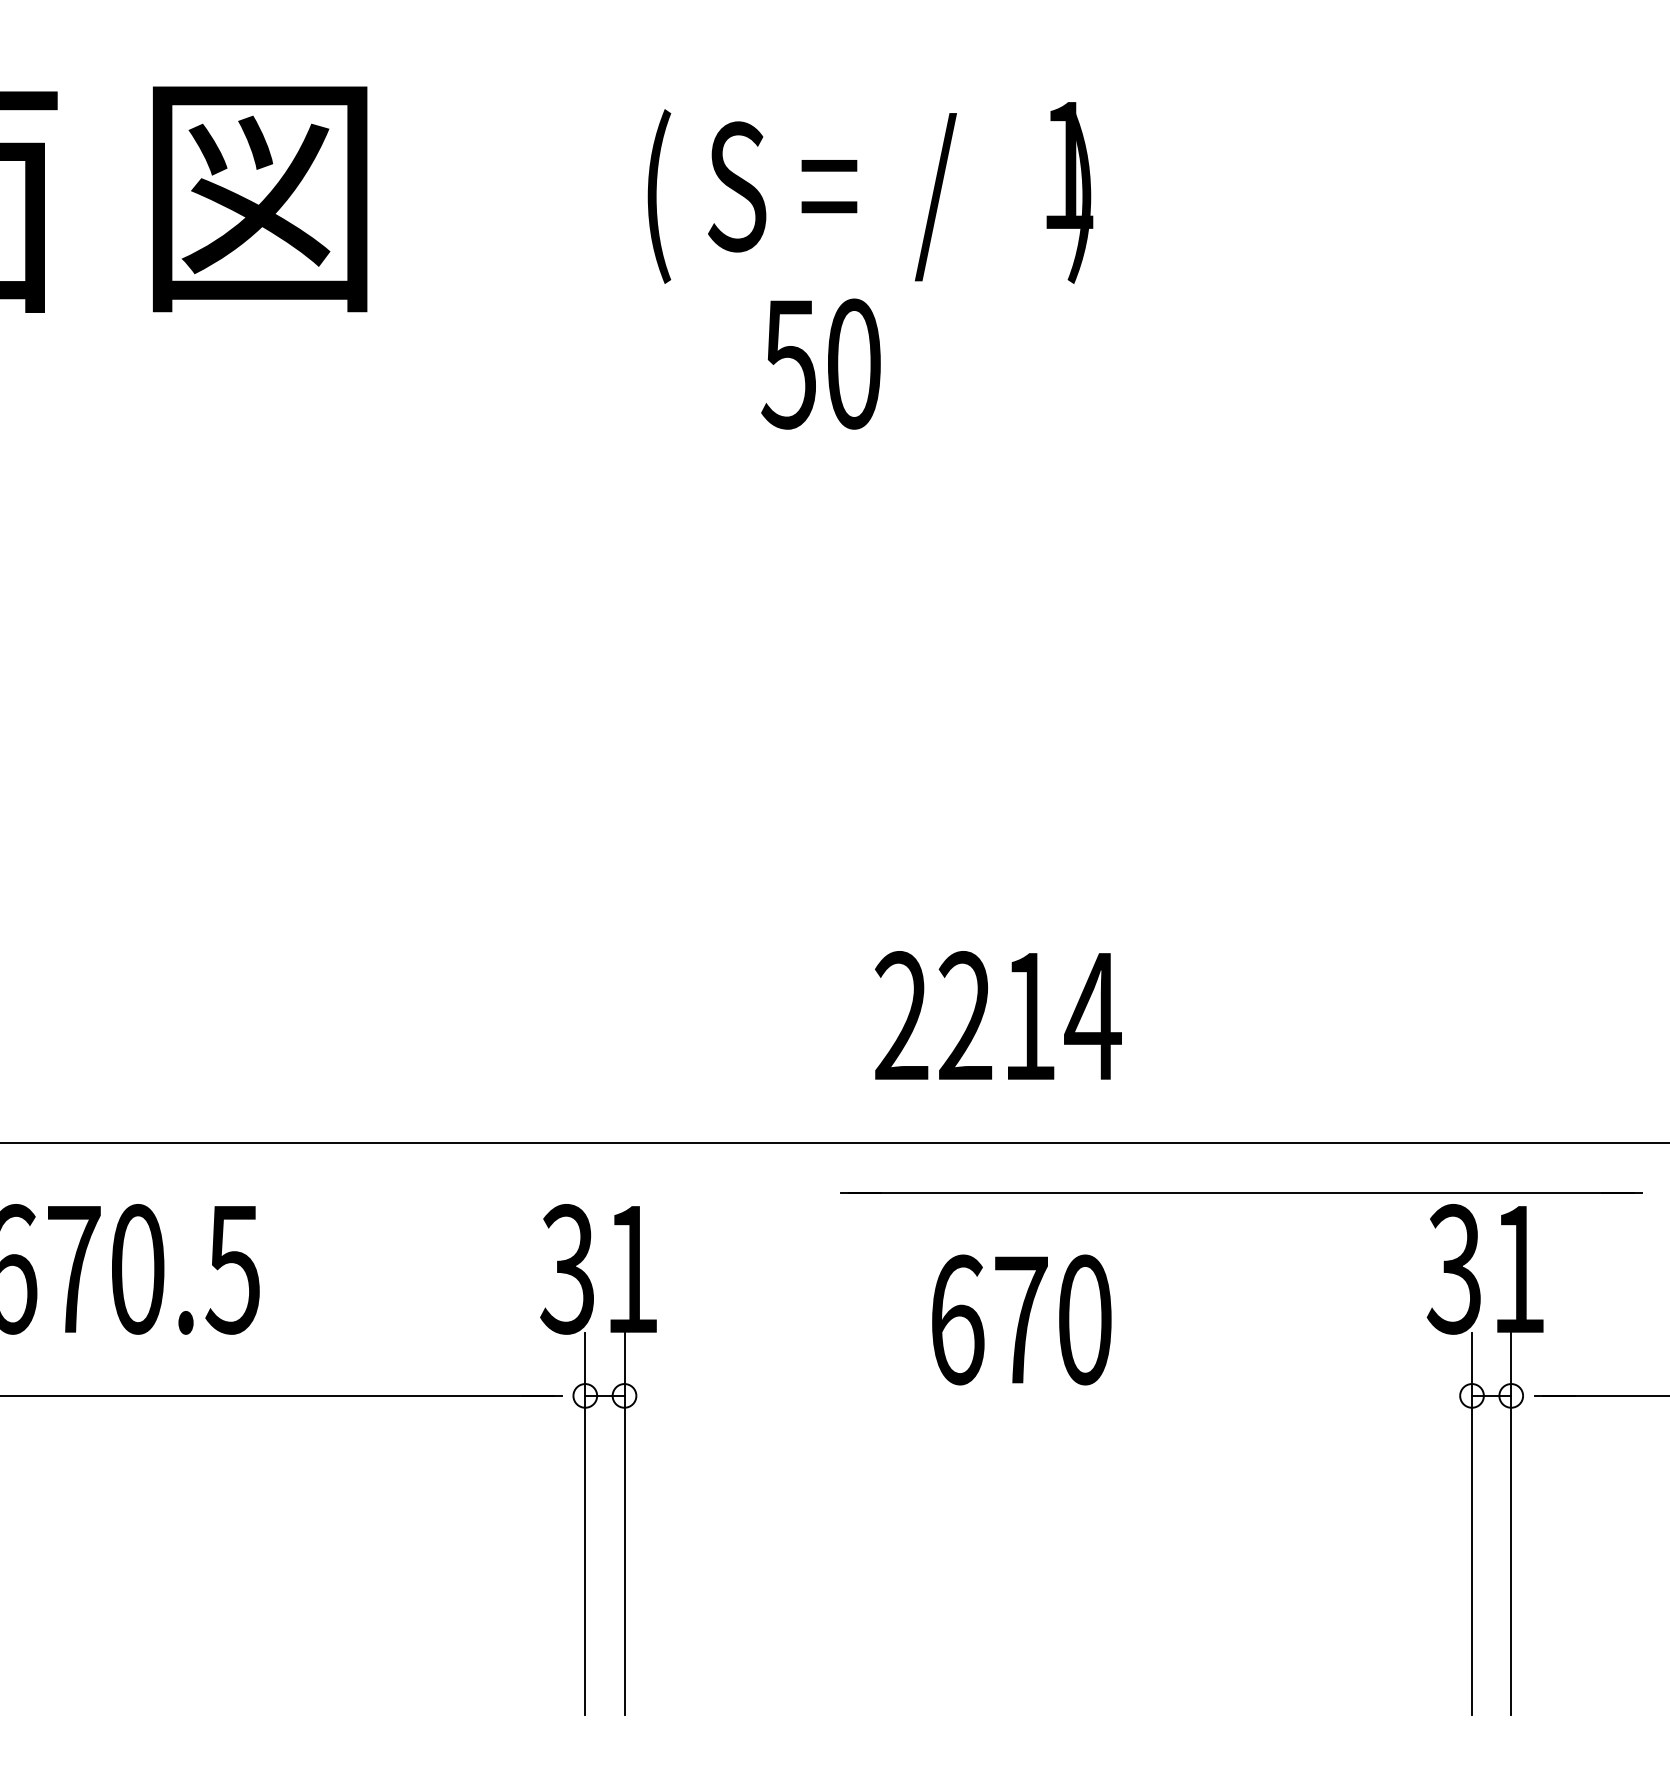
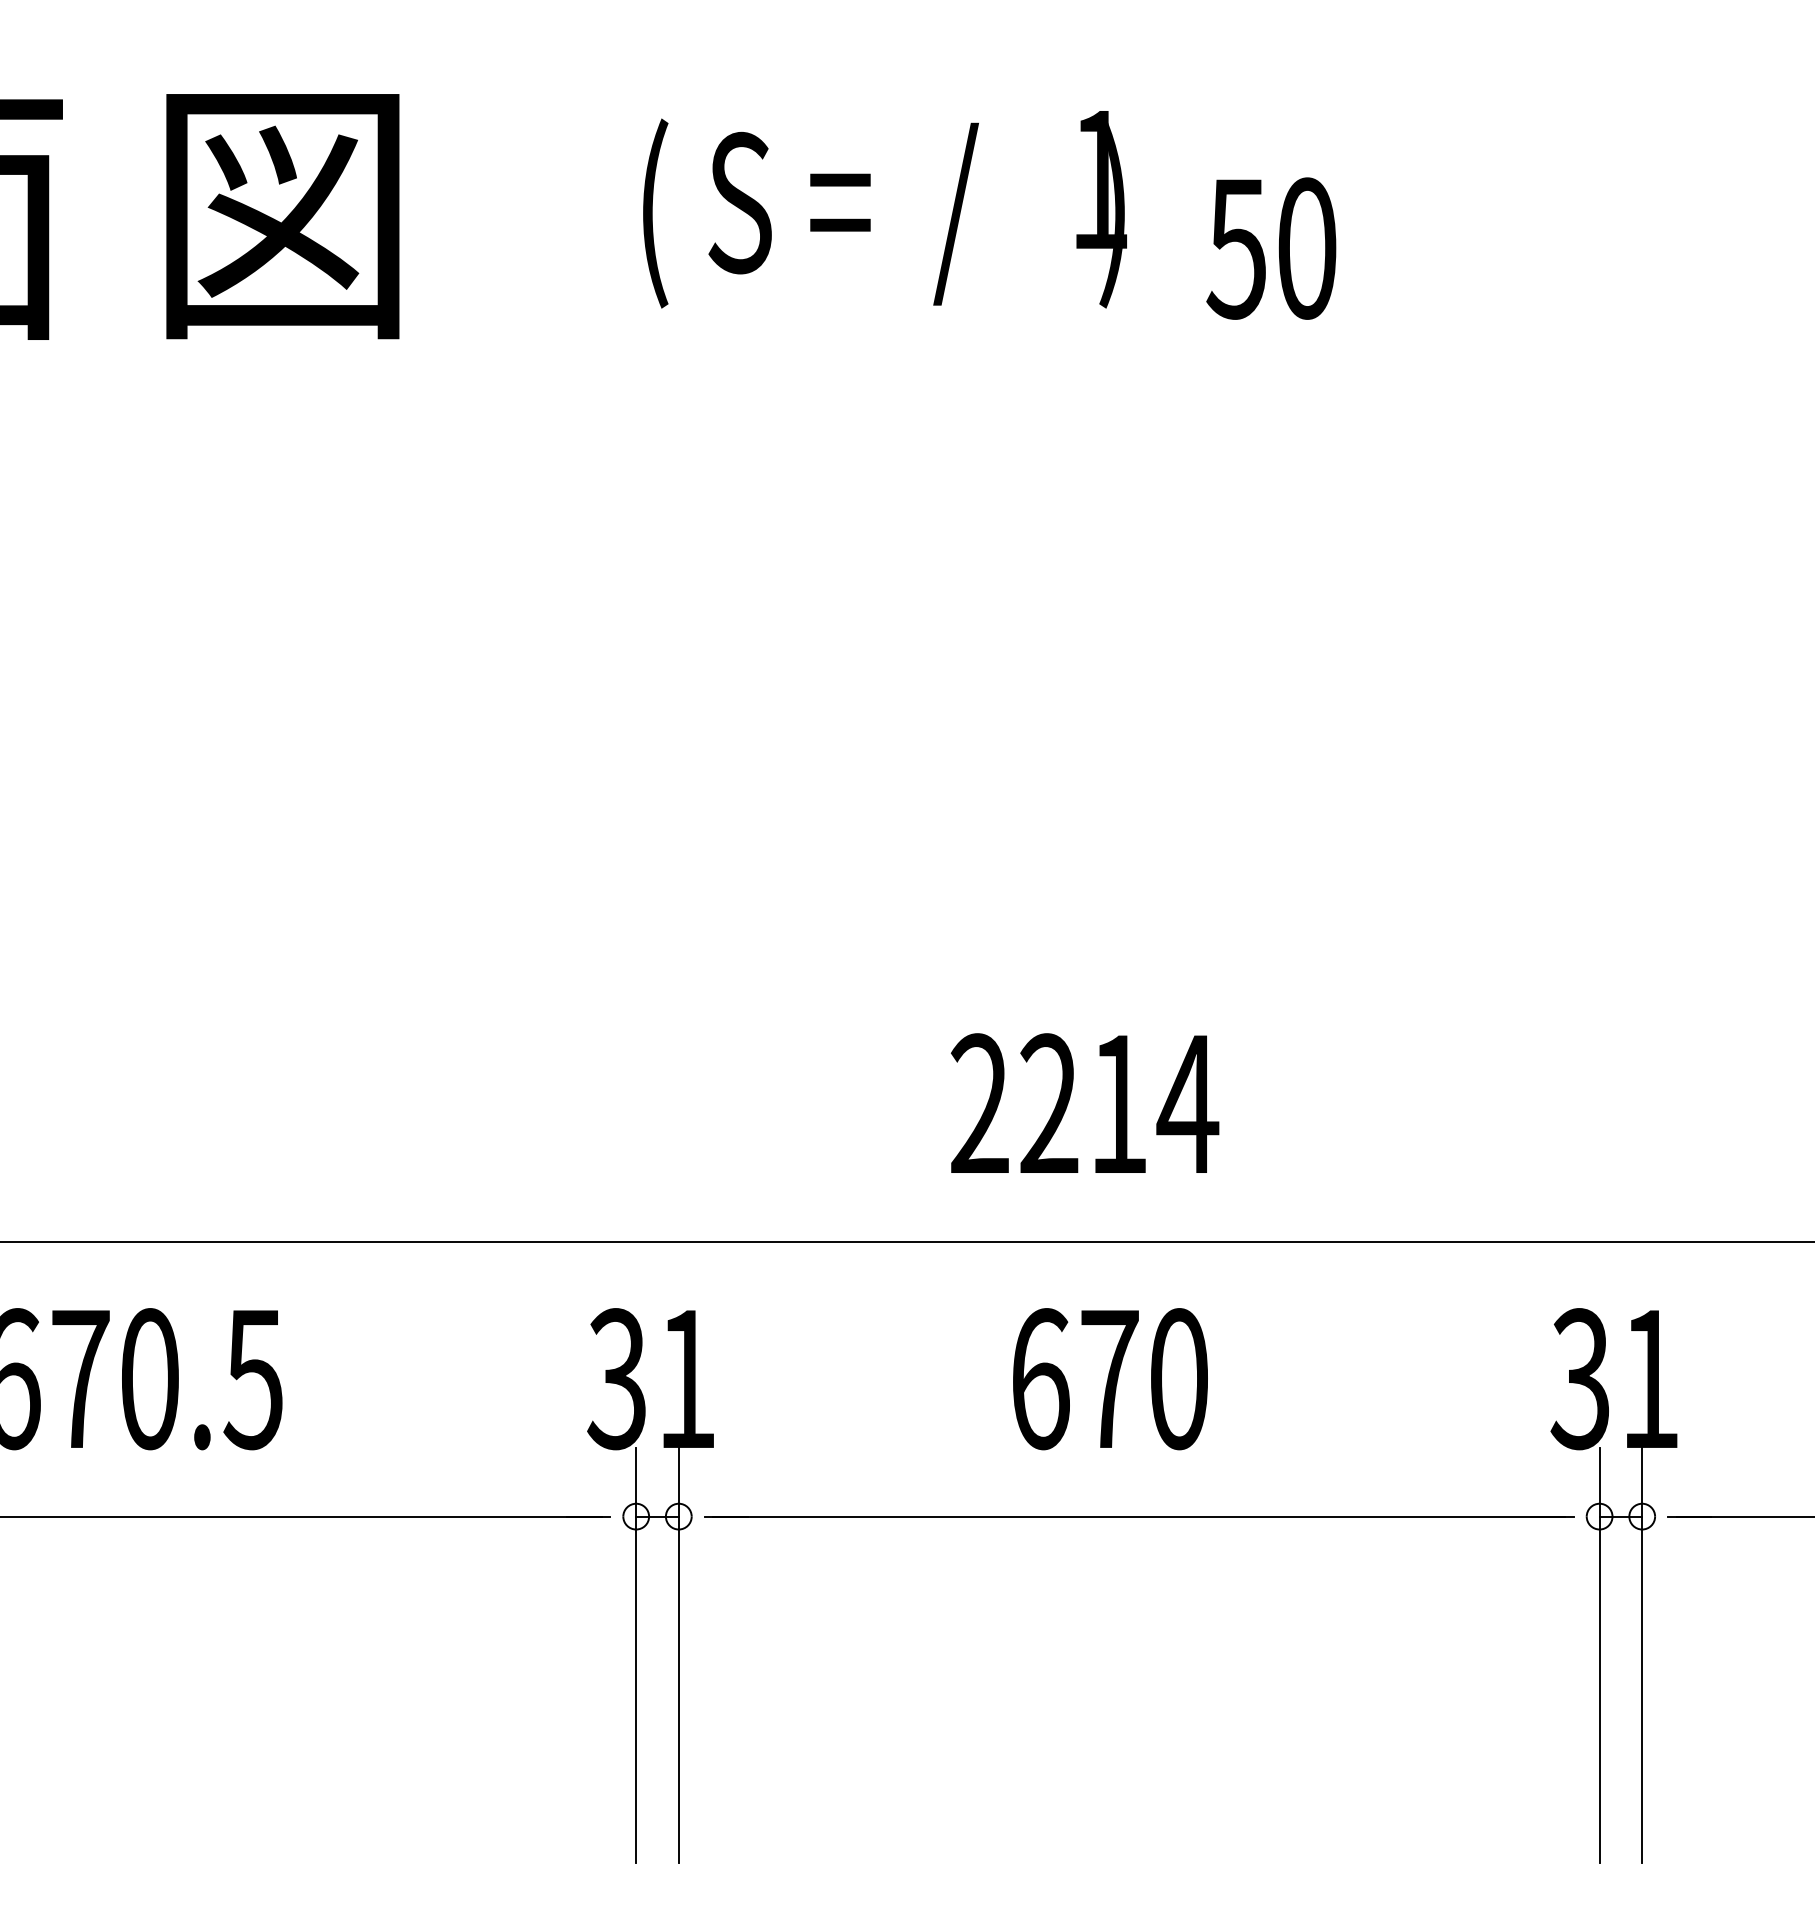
text: (869, 192) -> (884, 209), moved
text: (821, 364) -> (1271, 248), moved
line: (1241, 1193) -> (1139, 1516), moved
text: (1021, 1320) -> (1110, 1379), moved

